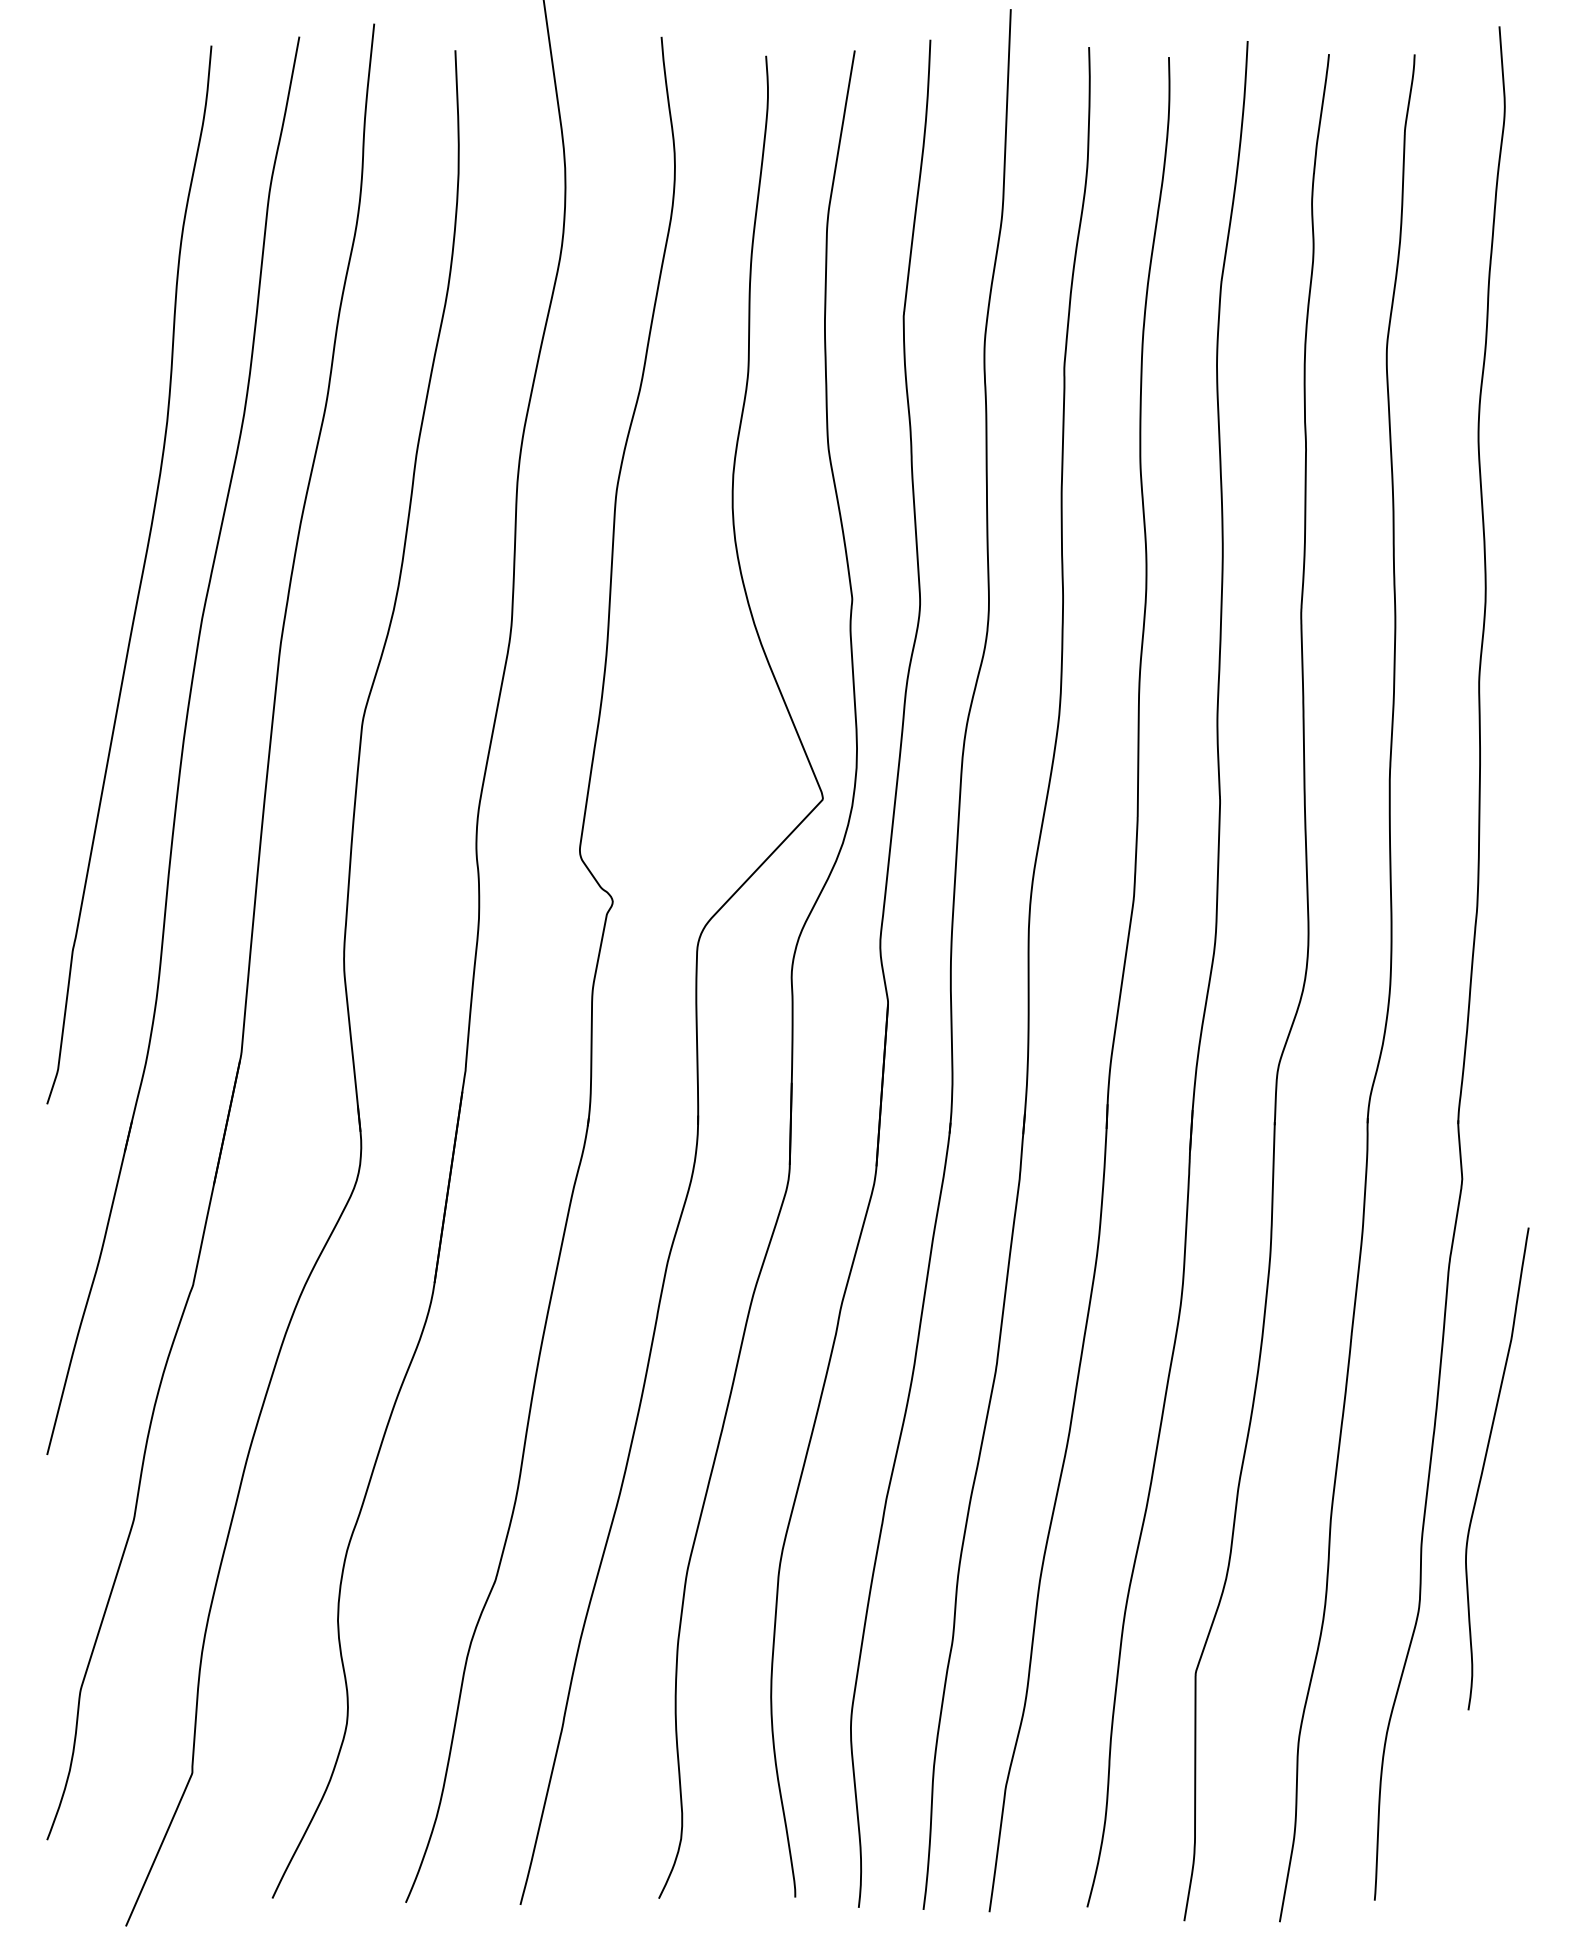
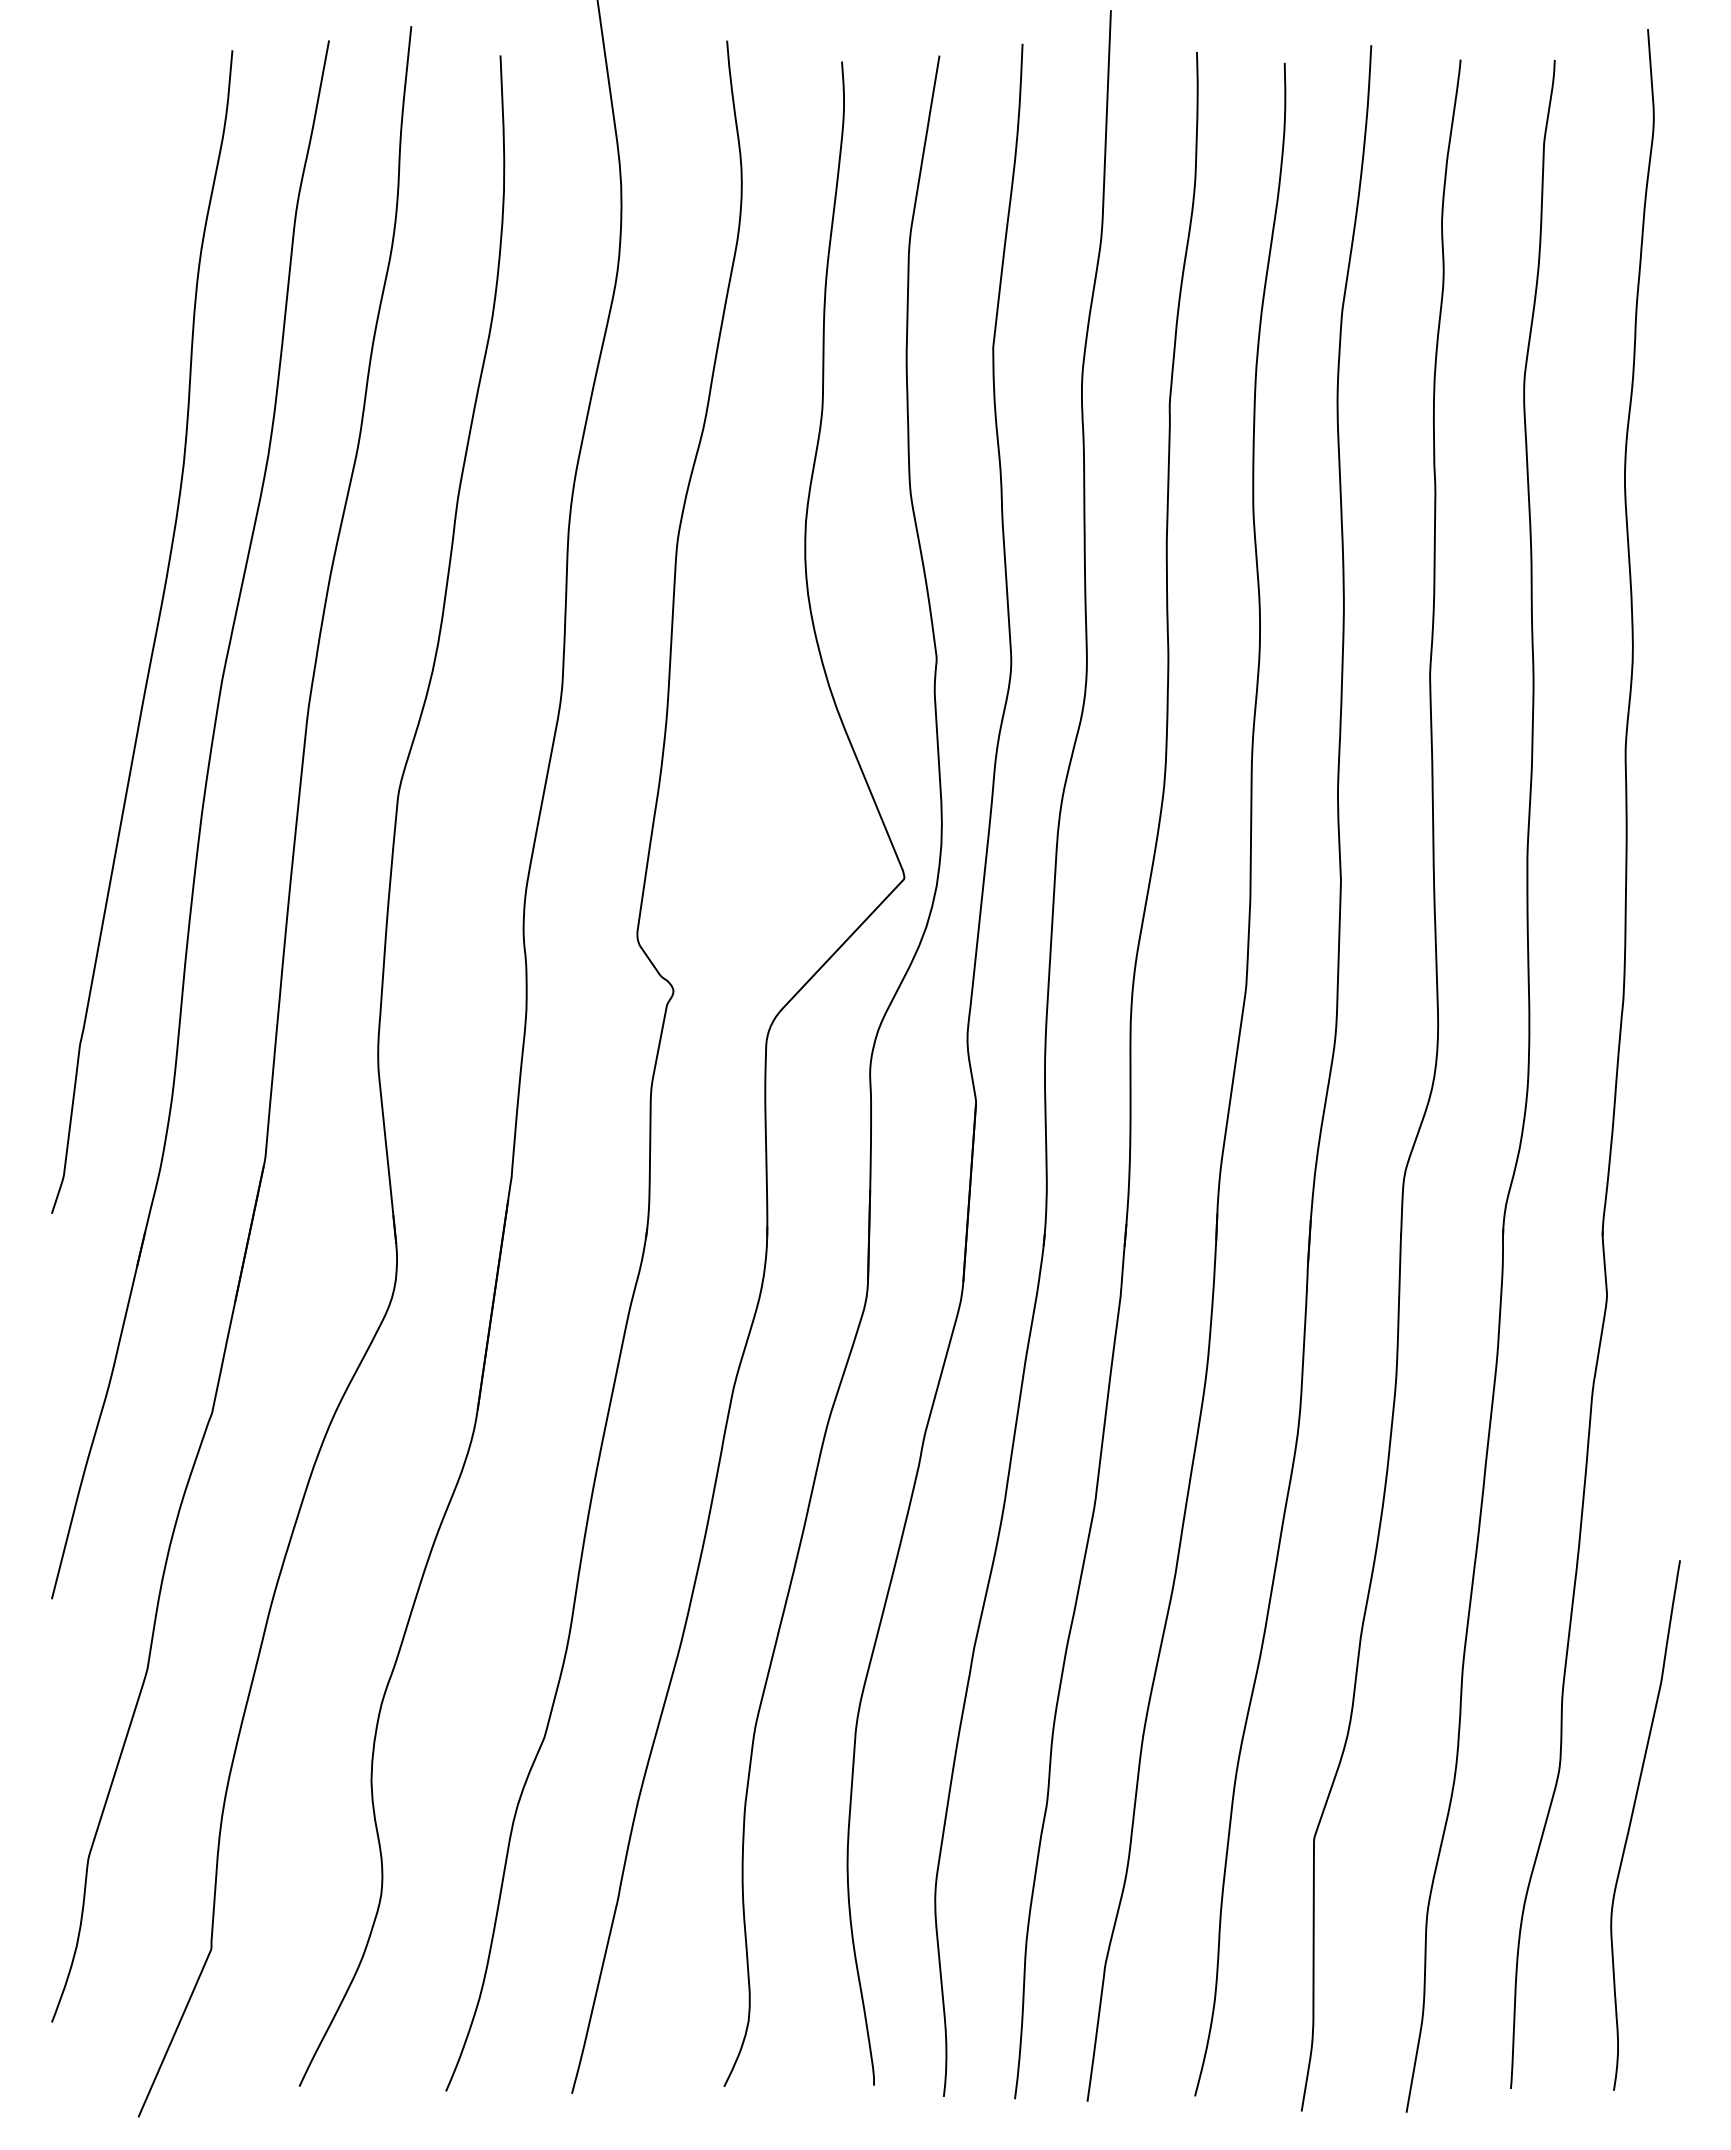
curve: (1484, 1467) -> (1631, 1823), moved

